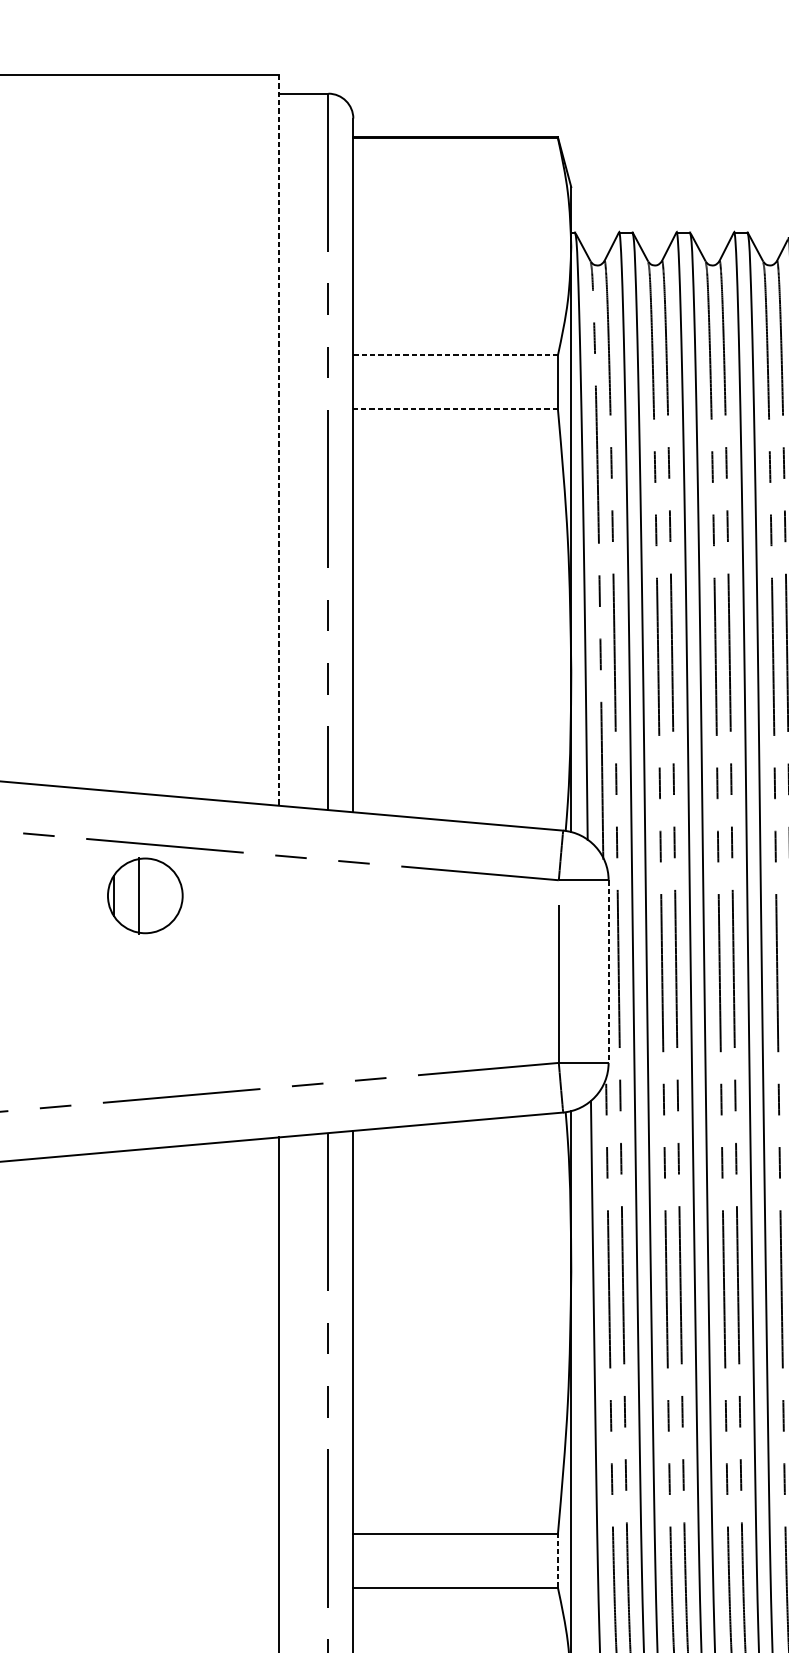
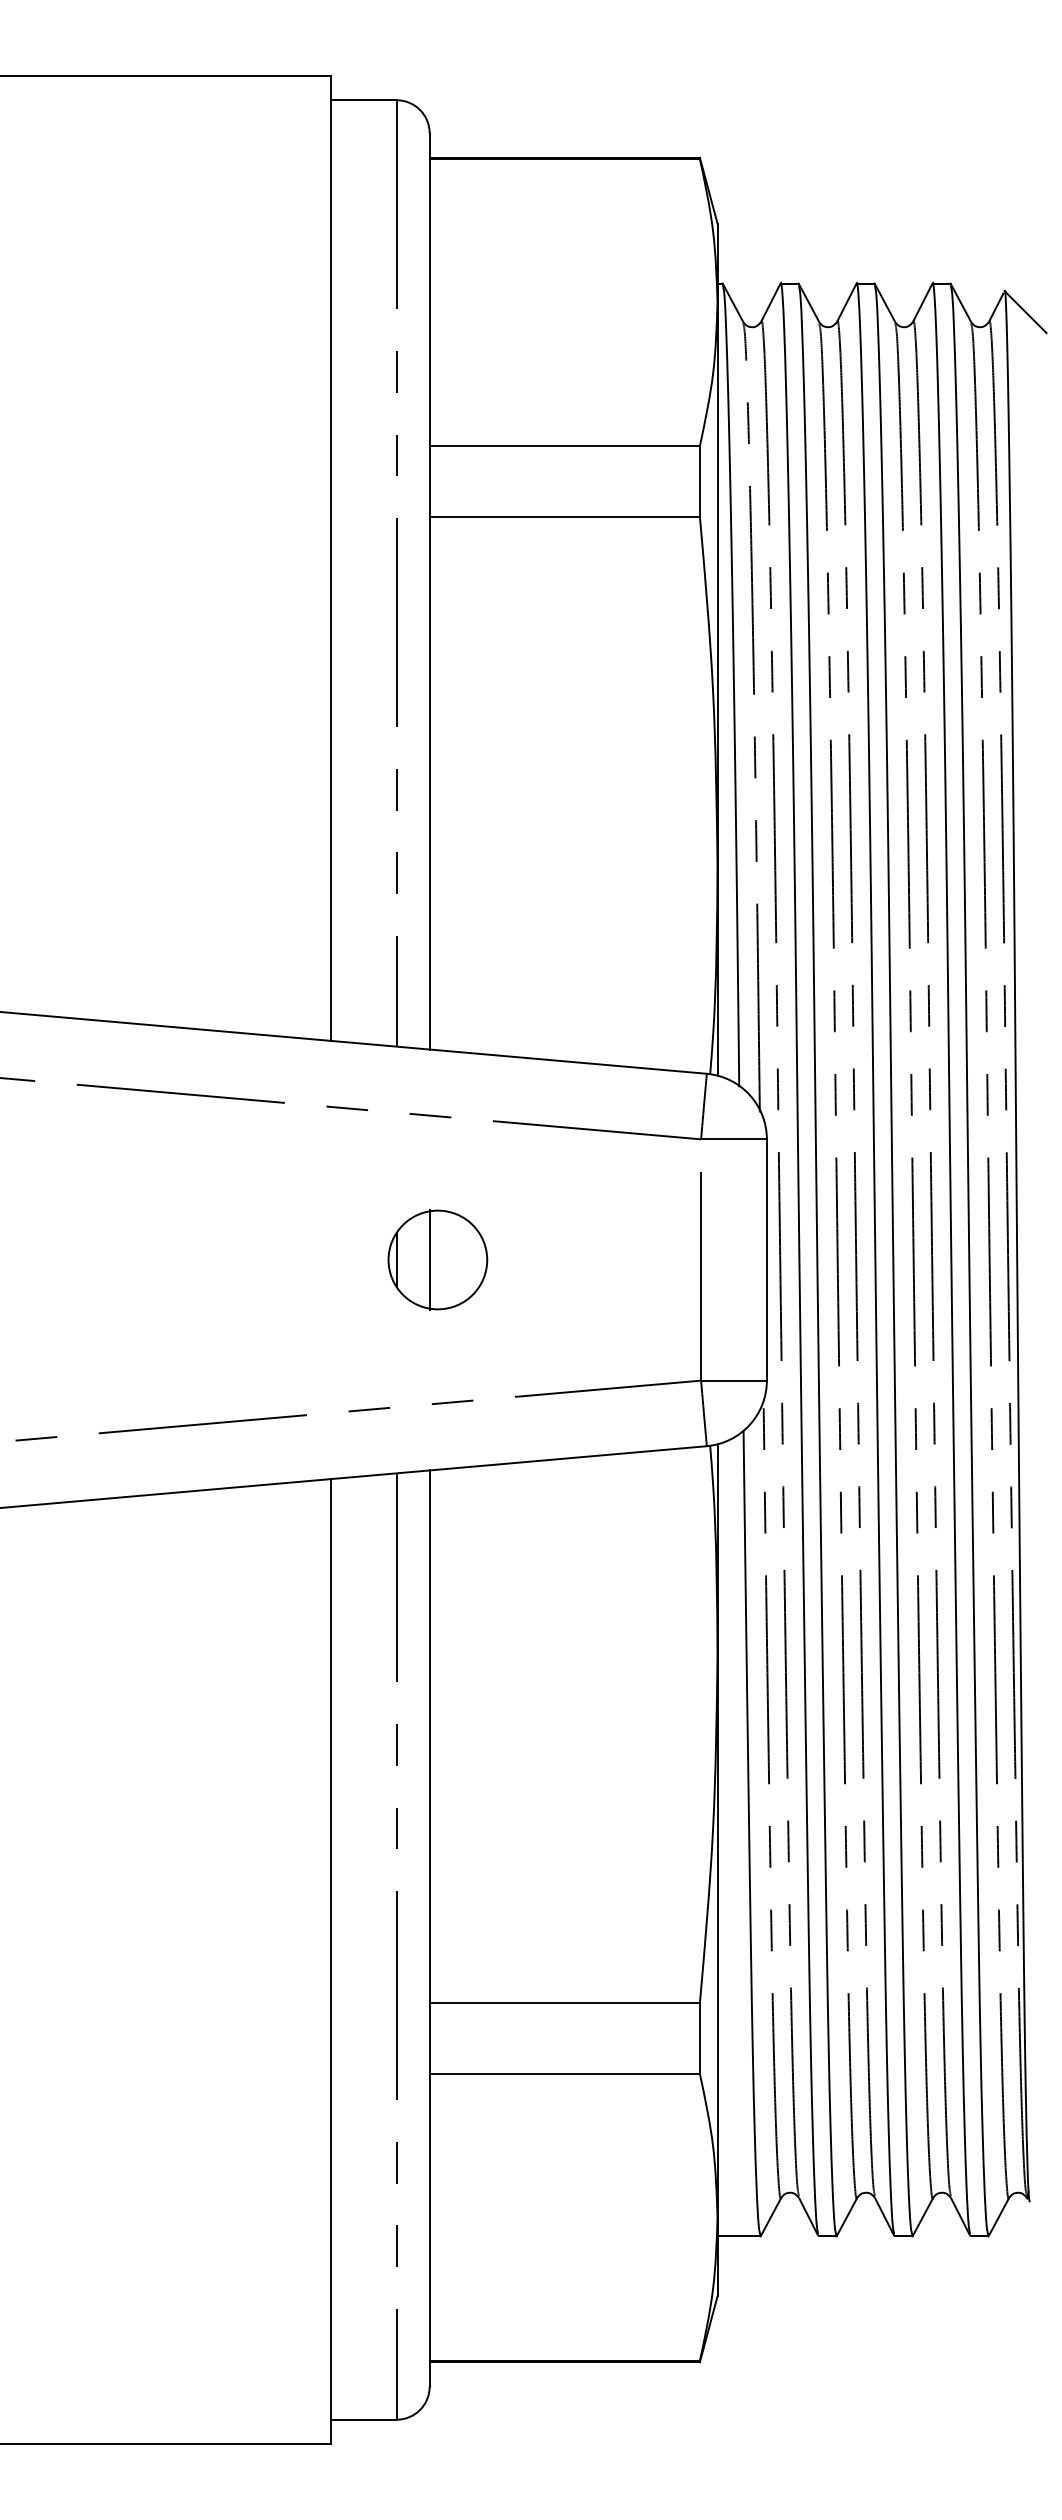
line: (456, 355) -> (565, 446), dashed -> solid
line: (455, 408) -> (564, 516), dashed -> solid
line: (278, 440) -> (330, 558), dashed -> solid
part: (145, 895) -> (437, 1259), moved
line: (608, 971) -> (766, 1259), dashed -> solid
line: (557, 1560) -> (699, 2038), dashed -> solid

